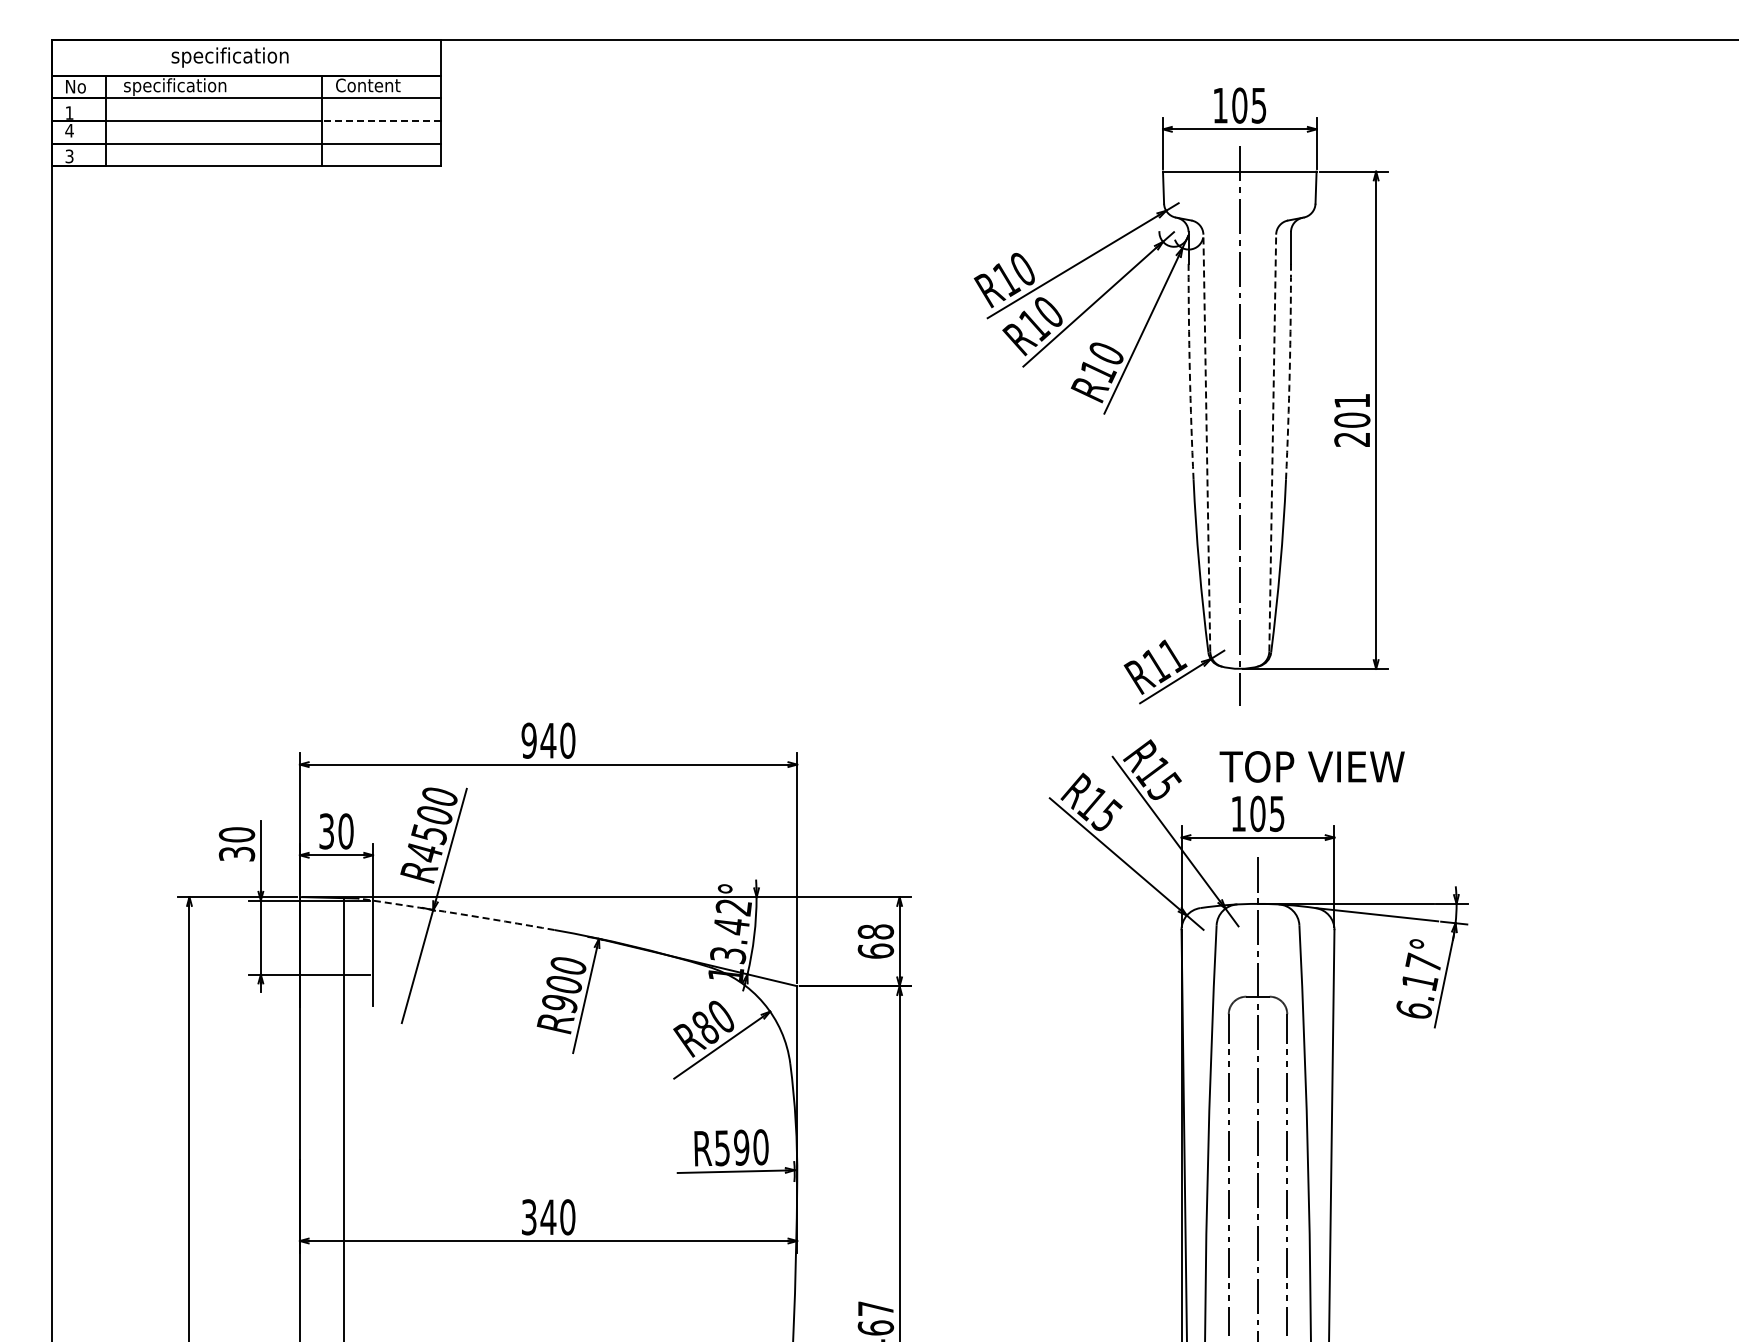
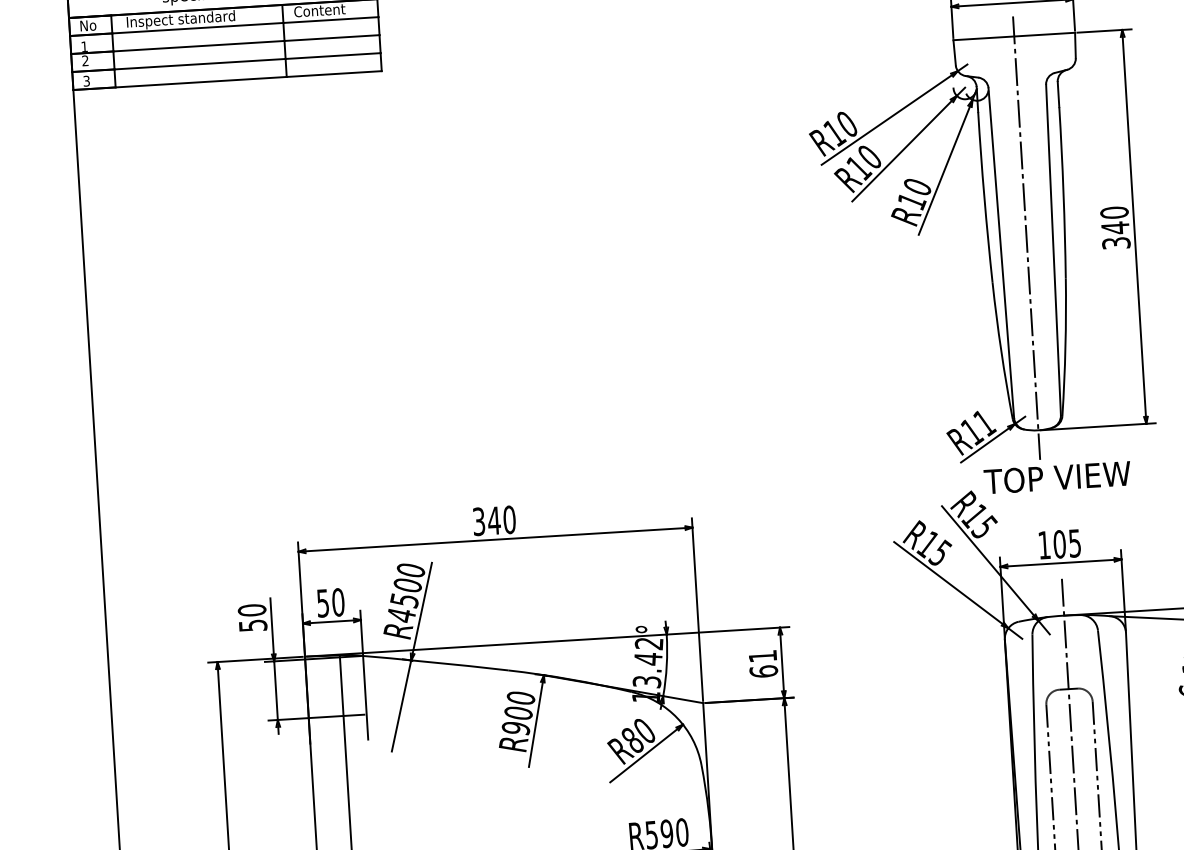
text: (192, 86) -> (180, 19), specification -> Inspect standard
line: (381, 121) -> (332, 38), dashed -> solid
text: (69, 130) -> (85, 60), 4 -> 2
arc: (1189, 371) -> (984, 197), dashed -> solid
arc: (1289, 371) -> (1063, 192), dashed -> solid
text: (1352, 419) -> (1115, 227), 201 -> 340
line: (1206, 442) -> (1001, 252), dashed -> solid
line: (1272, 442) -> (1053, 249), dashed -> solid
text: (528, 740) -> (478, 521), 940 -> 340
text: (1311, 766) -> (1056, 477), moved
text: (326, 830) -> (322, 602), 30 -> 50
text: (236, 853) -> (252, 625), 30 -> 50
arc: (456, 913) -> (429, 662), dashed -> solid
text: (875, 931) -> (762, 656), 68 -> 61

